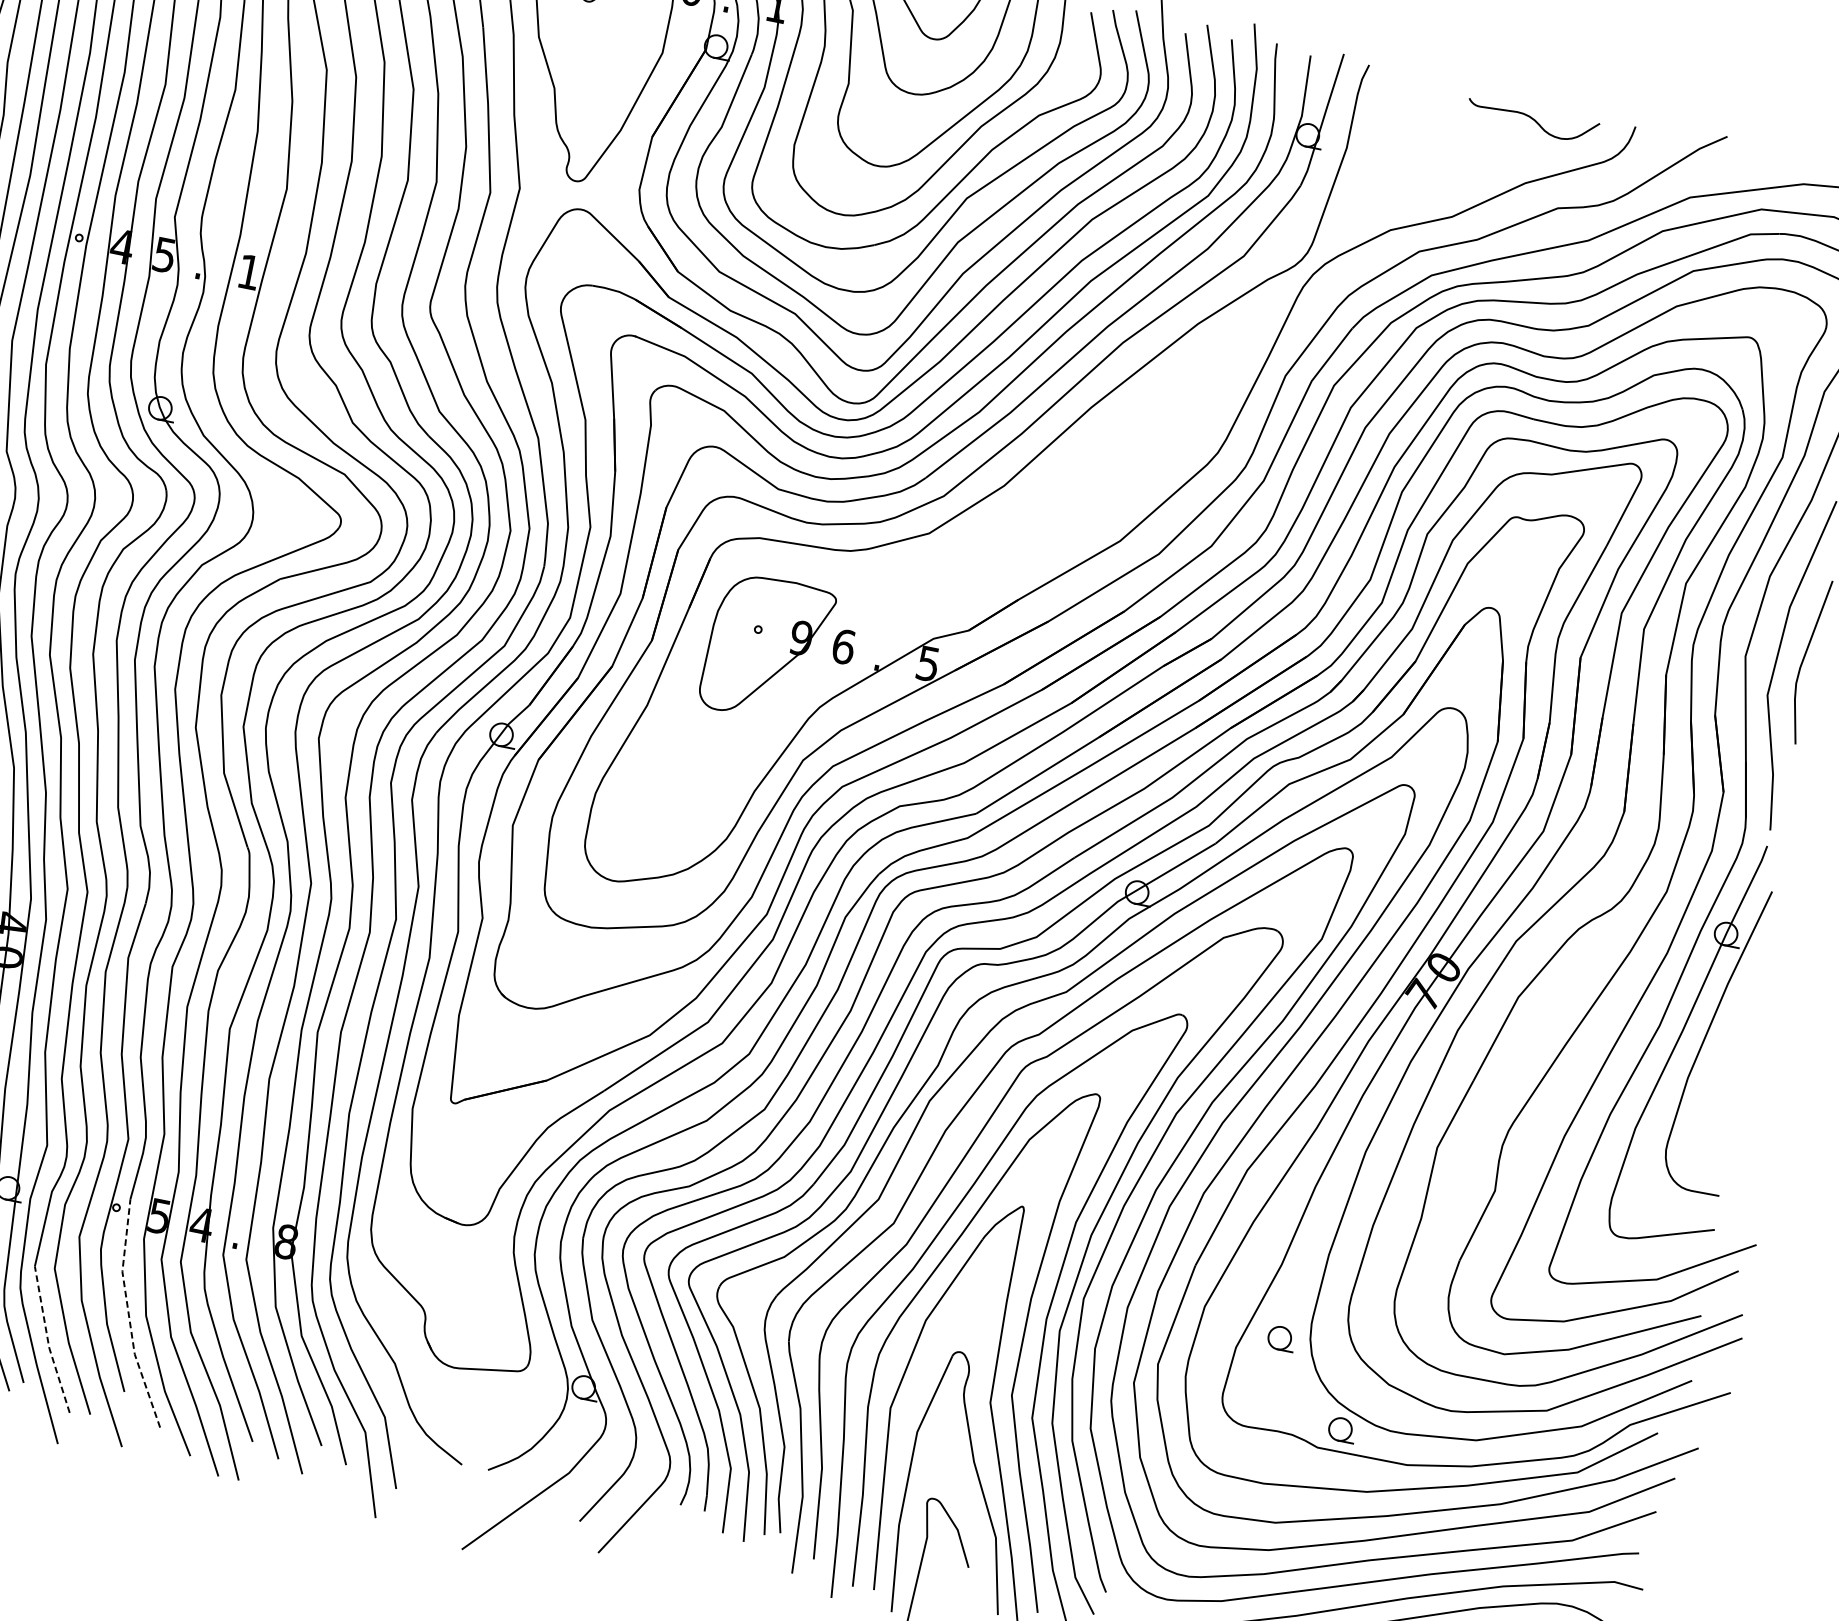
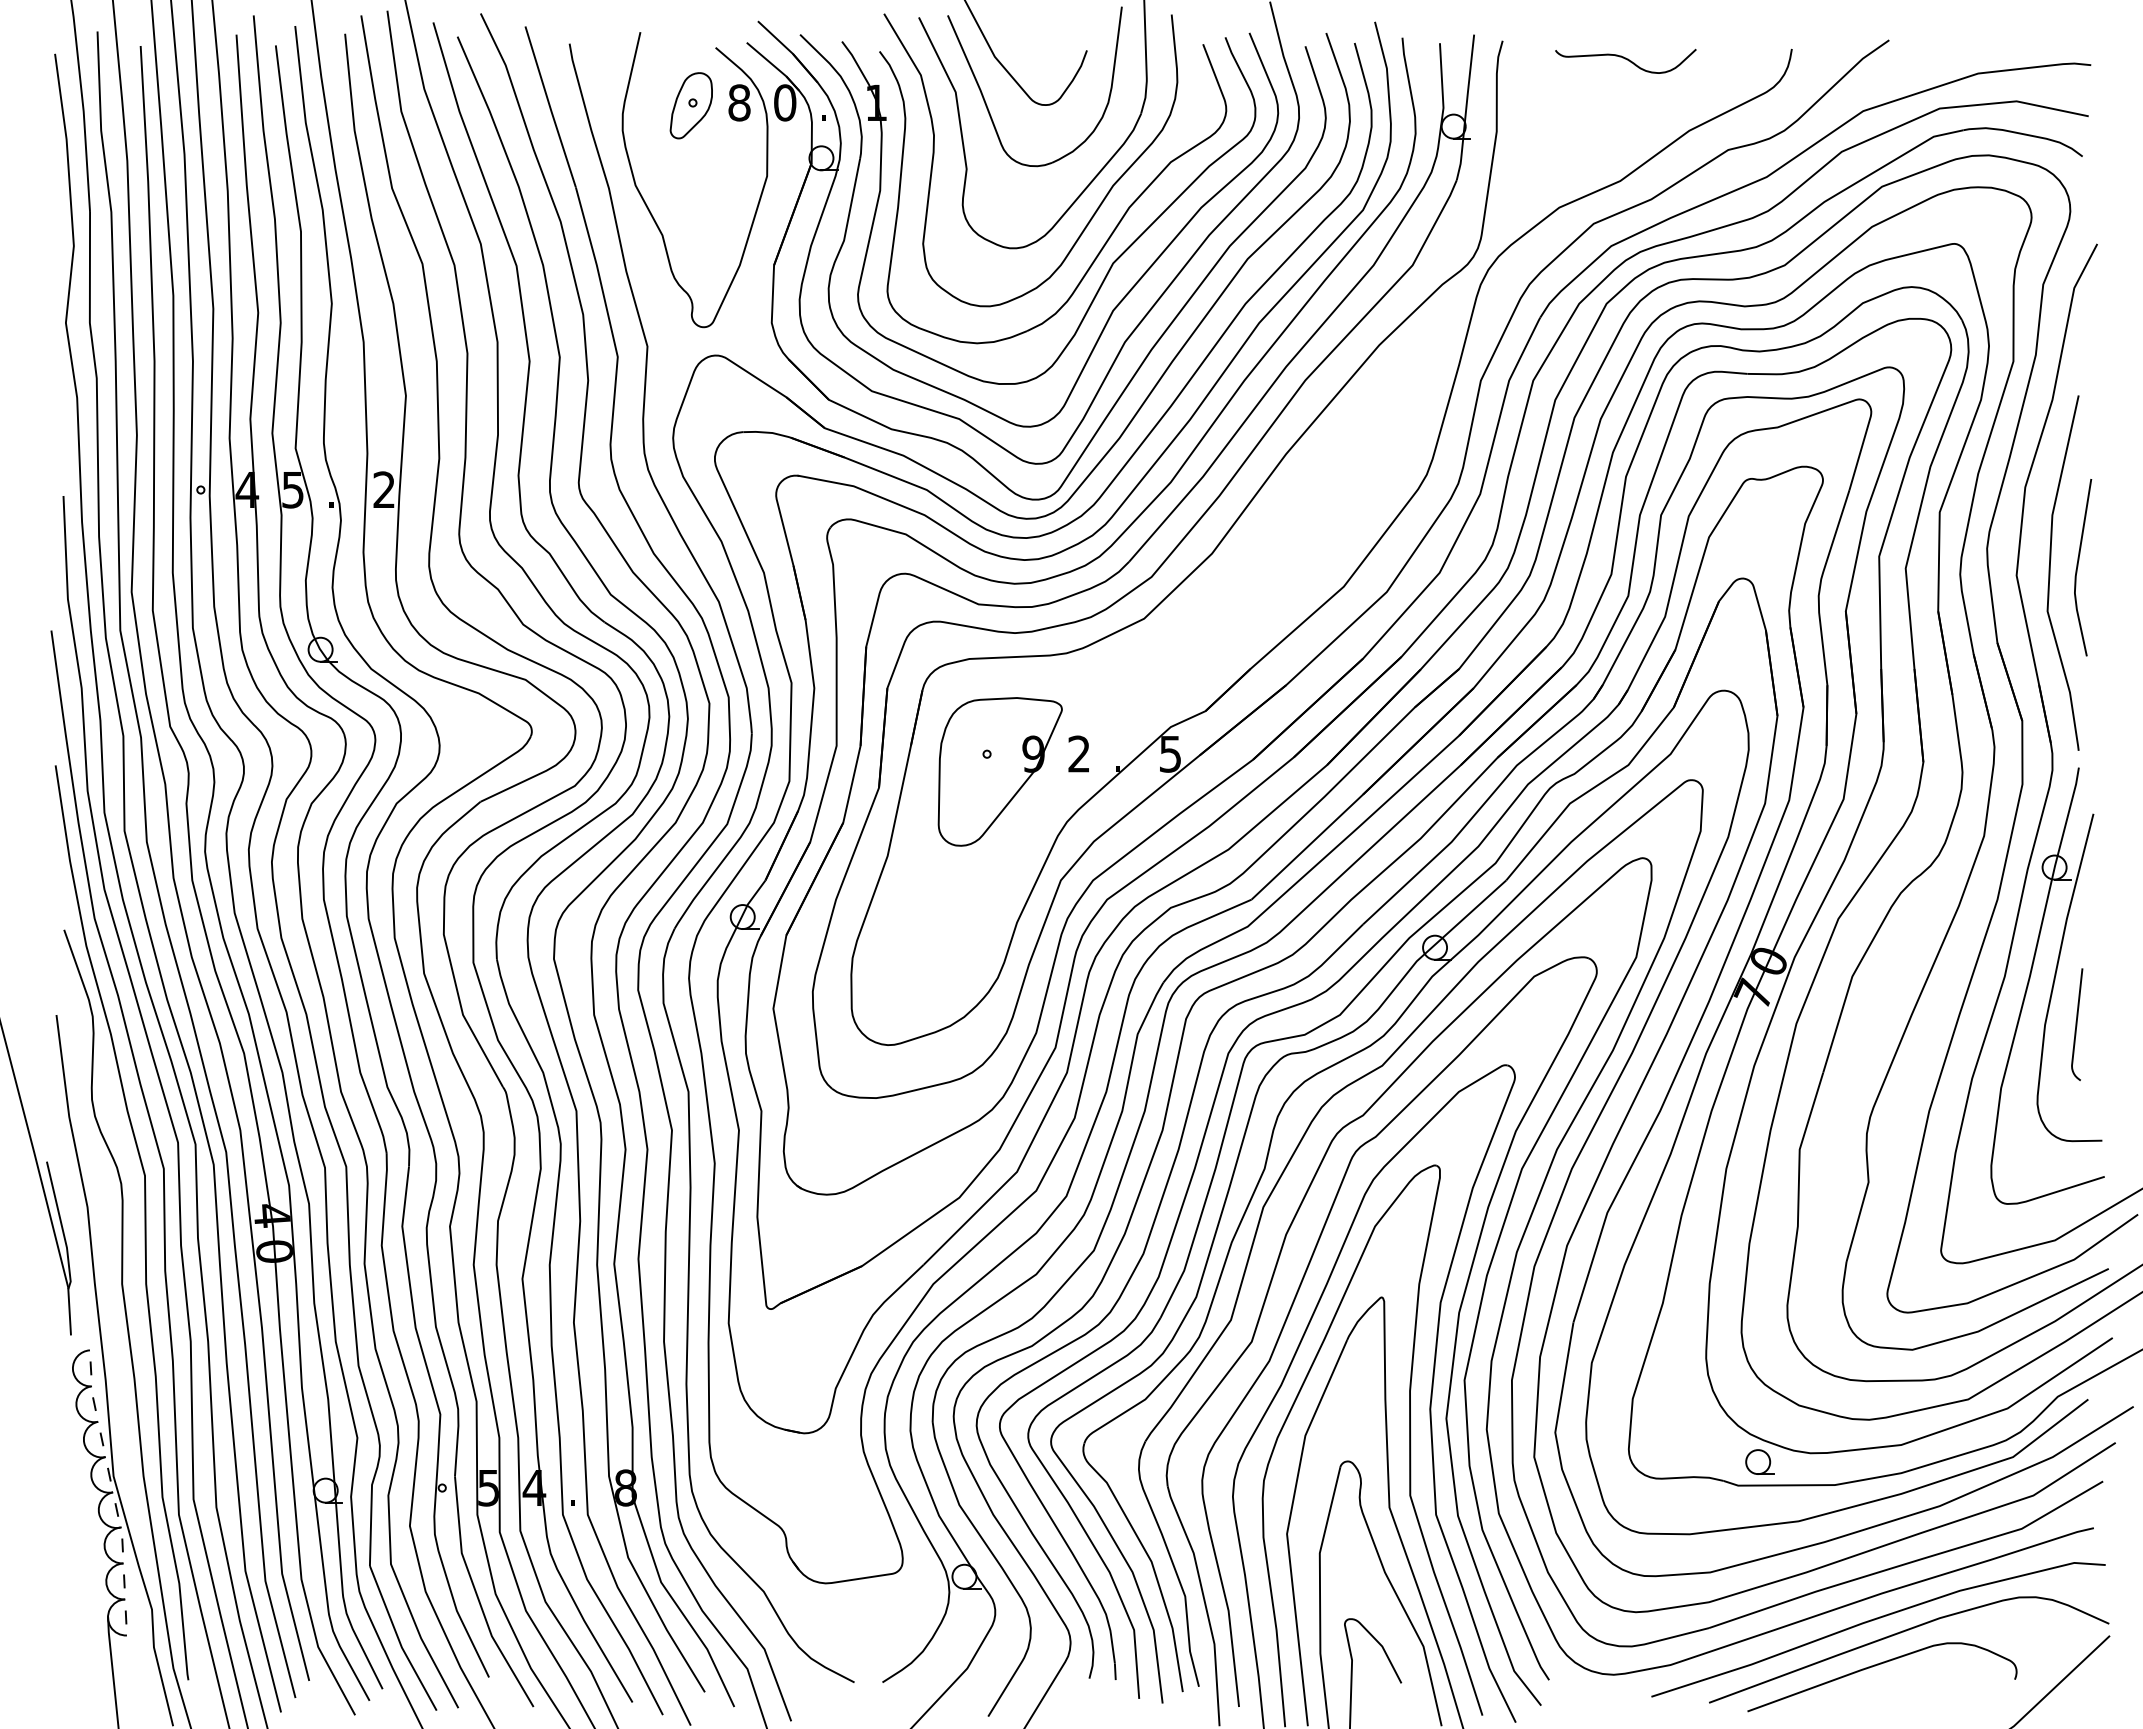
curve: (1532, 119) -> (1625, 59), moved
text: (248, 271) -> (383, 489), 1 -> 2
text: (844, 646) -> (1079, 753), 6 -> 2
curve: (1718, 1083) -> (2077, 1024), added
line: (128, 1315) -> (477, 1597), dashed -> solid
part: (1281, 1337) -> (1677, 1379), removed
line: (48, 1341) -> (399, 1641), dashed -> solid

